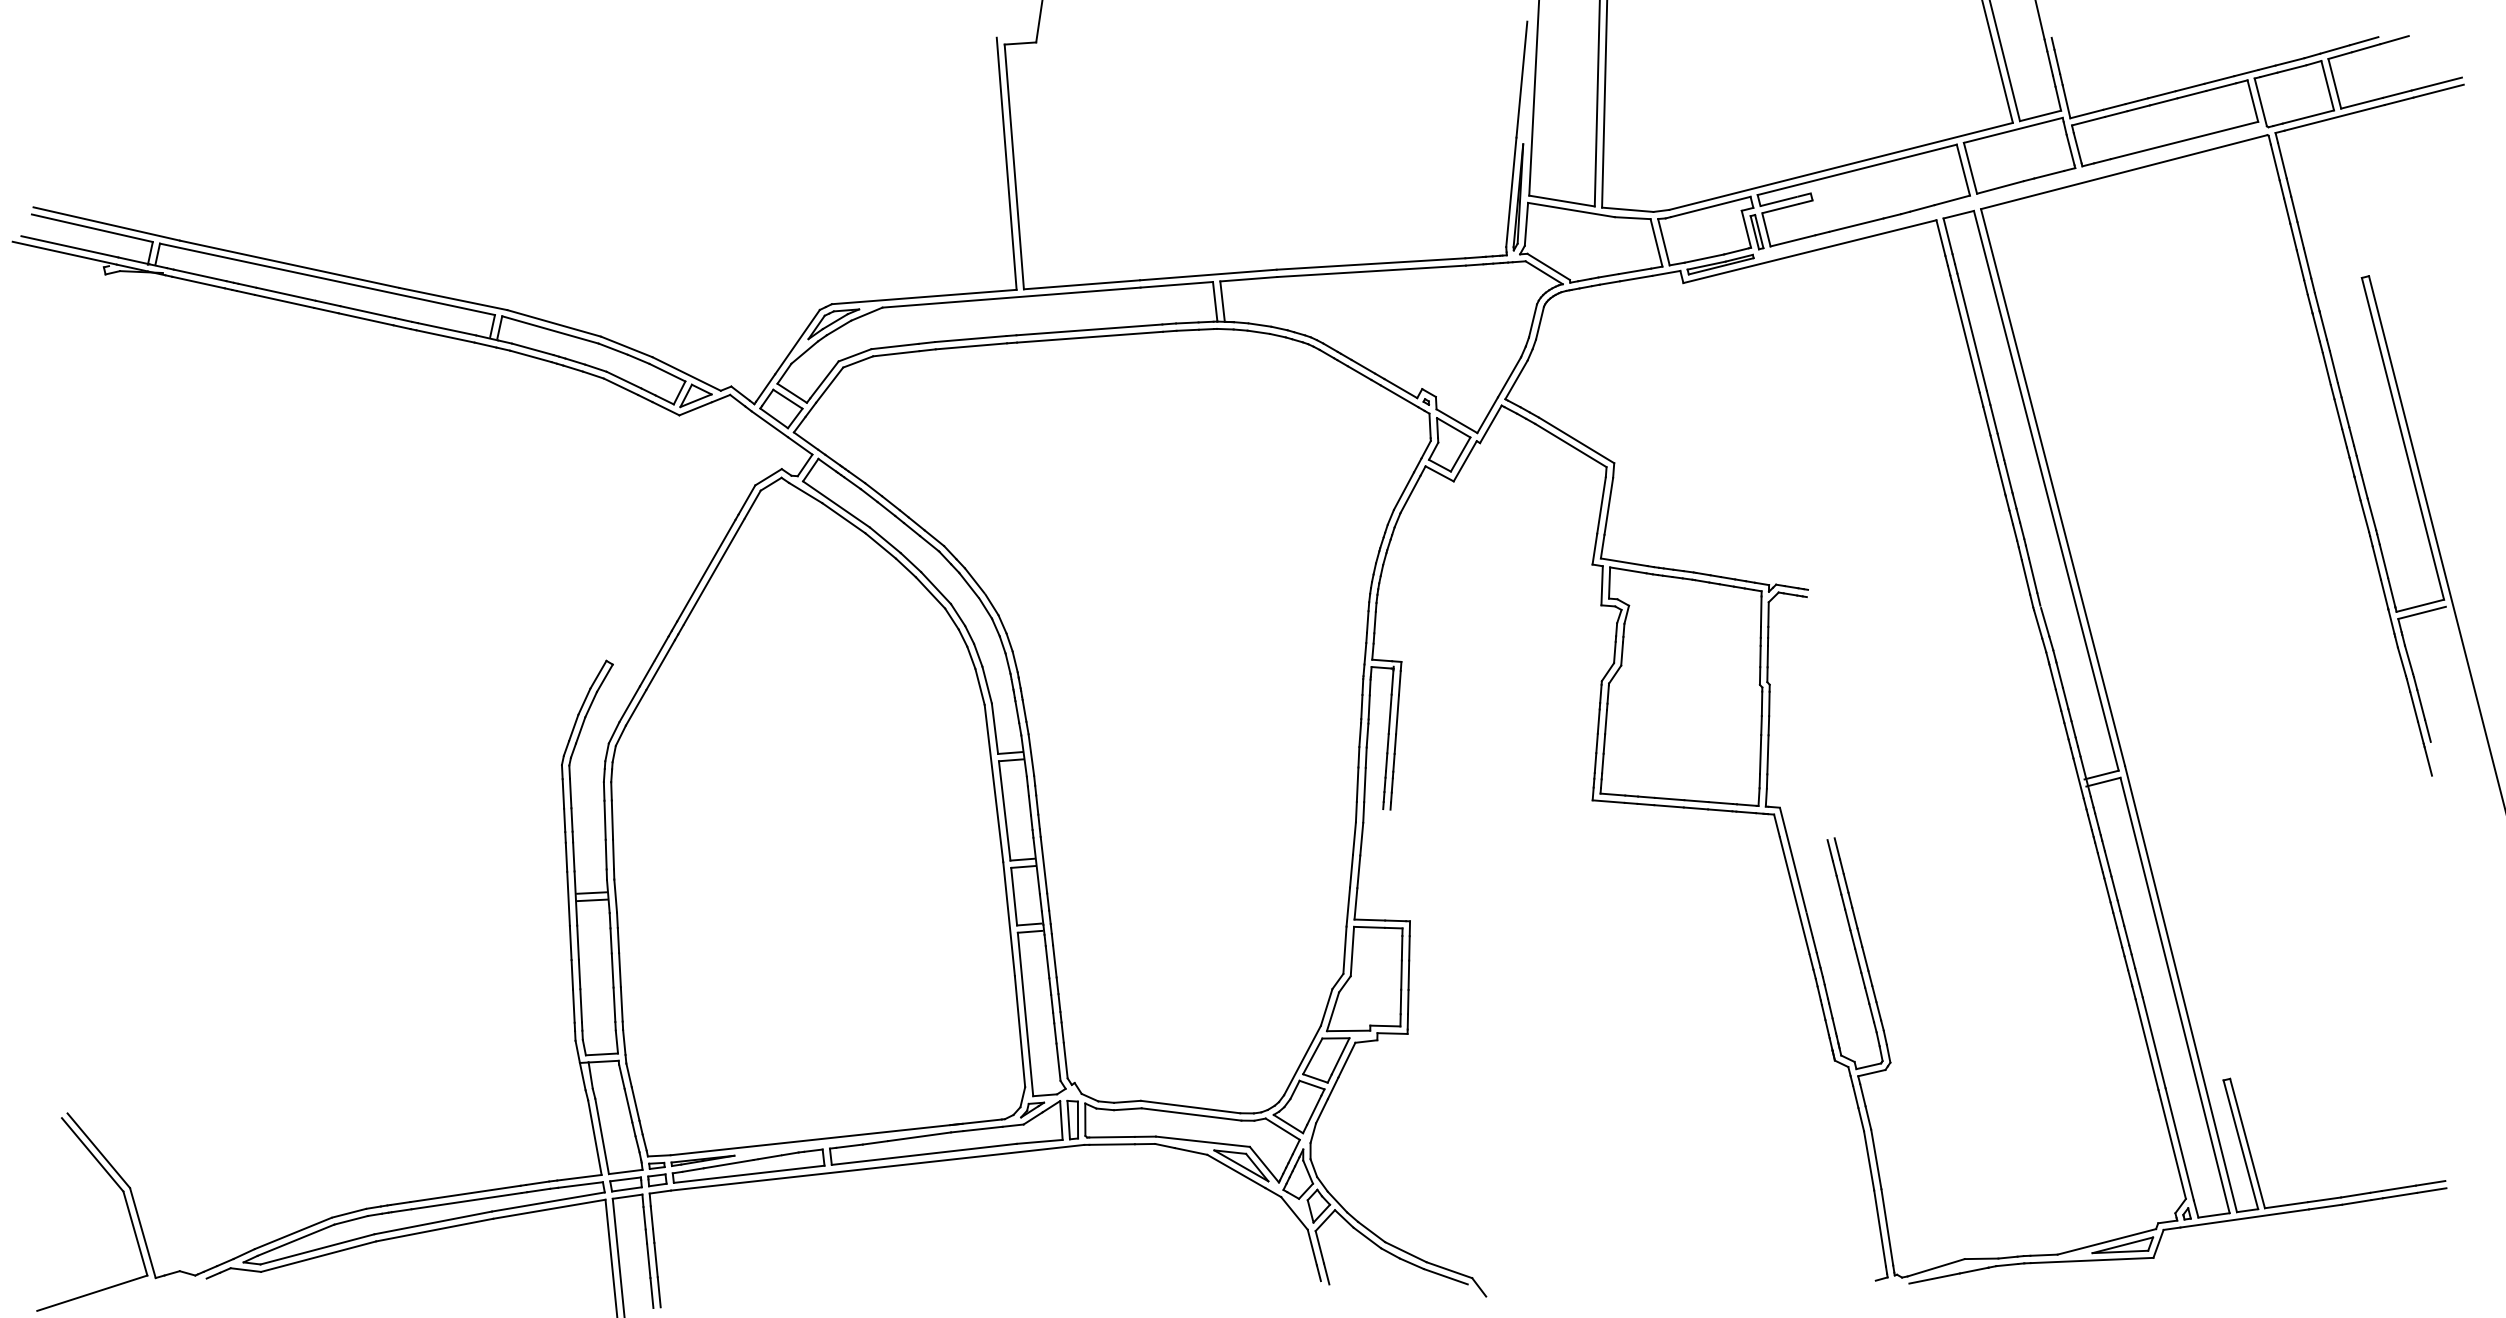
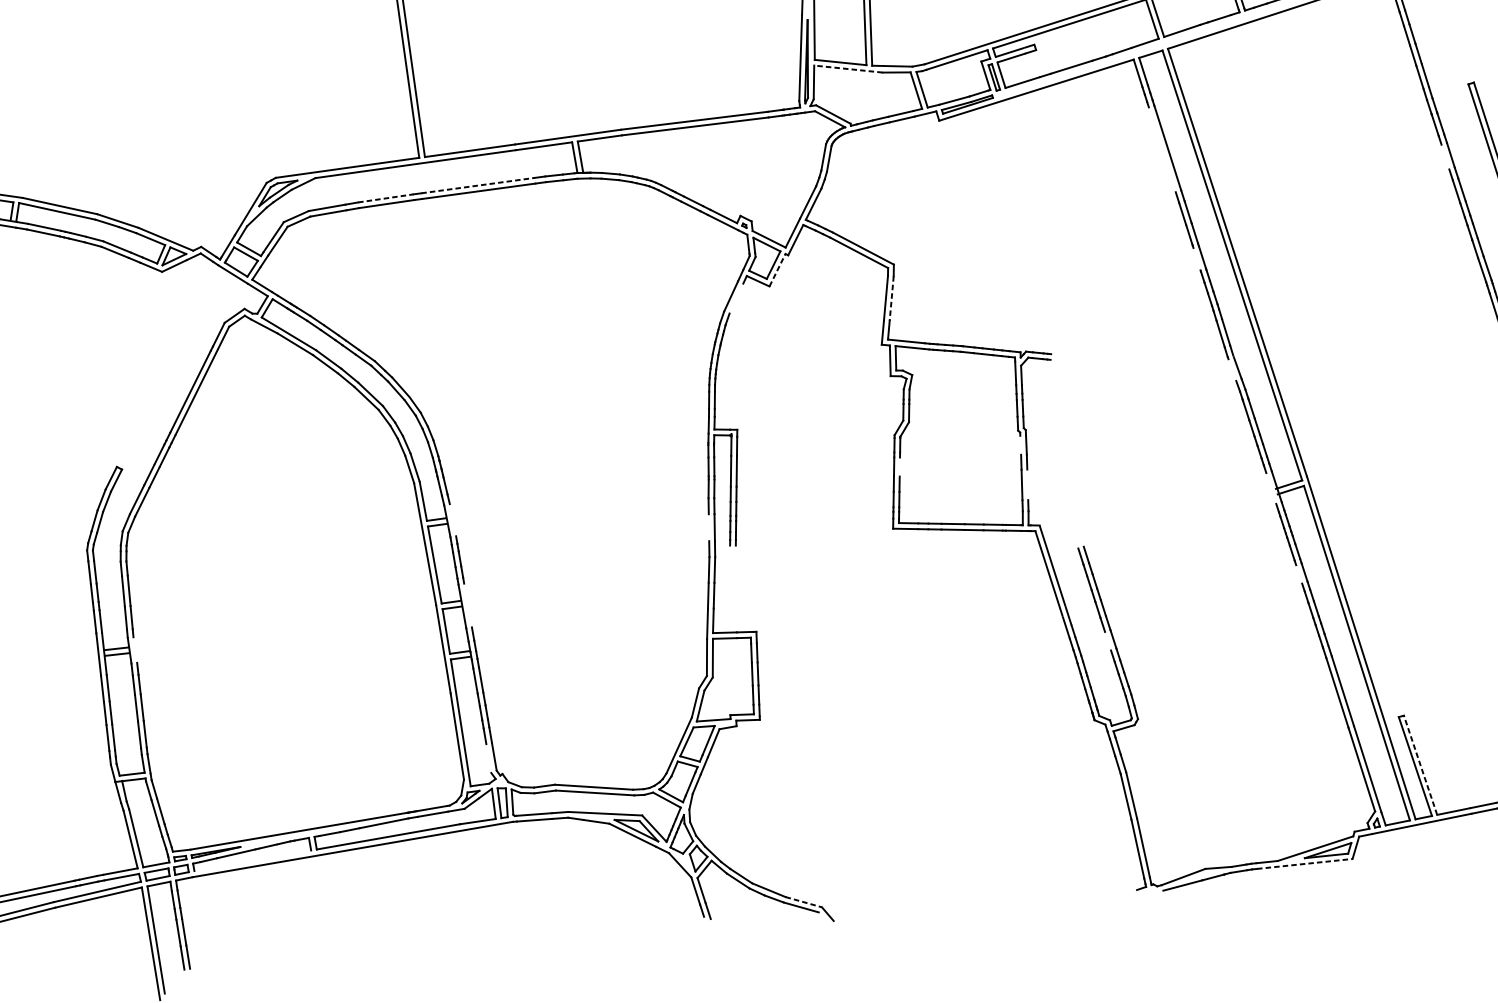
line: (1571, 210) -> (848, 69), solid -> dashed
line: (1089, 329) -> (478, 185), solid -> dashed
line: (1965, 337) -> (1161, 149), removed
line: (970, 339) -> (385, 198), solid -> dashed
line: (2326, 368) -> (1445, 156), removed
line: (1465, 460) -> (777, 269), solid -> dashed
line: (2001, 479) -> (1196, 258), removed
line: (1410, 494) -> (736, 298), removed
line: (1608, 506) -> (891, 298), solid -> dashed
line: (2038, 624) -> (1232, 370), removed
line: (1761, 703) -> (1020, 445), removed
line: (1606, 722) -> (900, 467), removed
line: (1031, 754) -> (453, 519), removed
line: (1767, 754) -> (1027, 484), removed
line: (2078, 778) -> (1271, 488), removed
line: (1357, 784) -> (708, 527), removed
line: (1043, 864) -> (467, 604), removed
line: (2107, 890) -> (1299, 574), removed
line: (615, 895) -> (135, 649), removed
line: (1858, 960) -> (1108, 640), removed
line: (1058, 1061) -> (488, 757), removed
line: (2247, 1143) -> (1420, 765), solid -> dashed
line: (748, 1173) -> (252, 860), removed
line: (2092, 1260) -> (1305, 863), solid -> dashed
line: (1449, 1270) -> (803, 902), solid -> dashed

